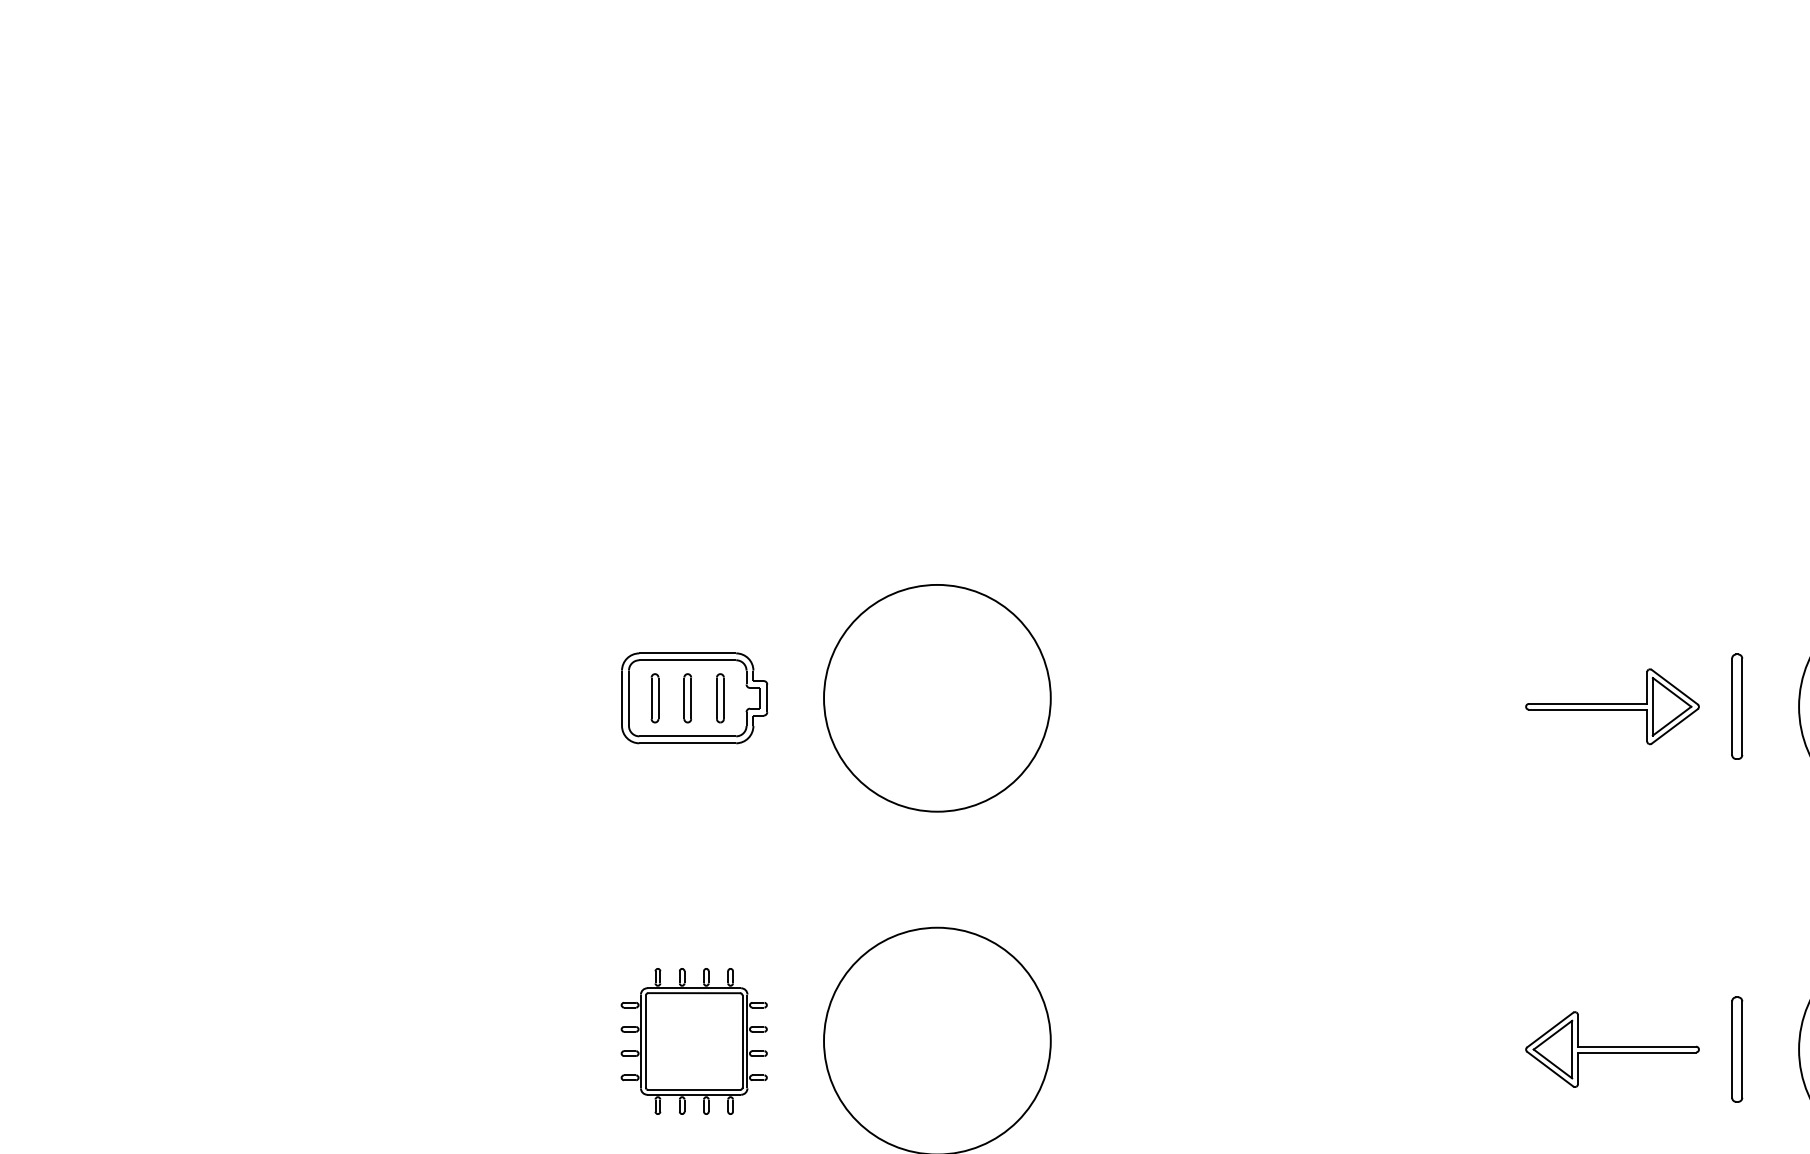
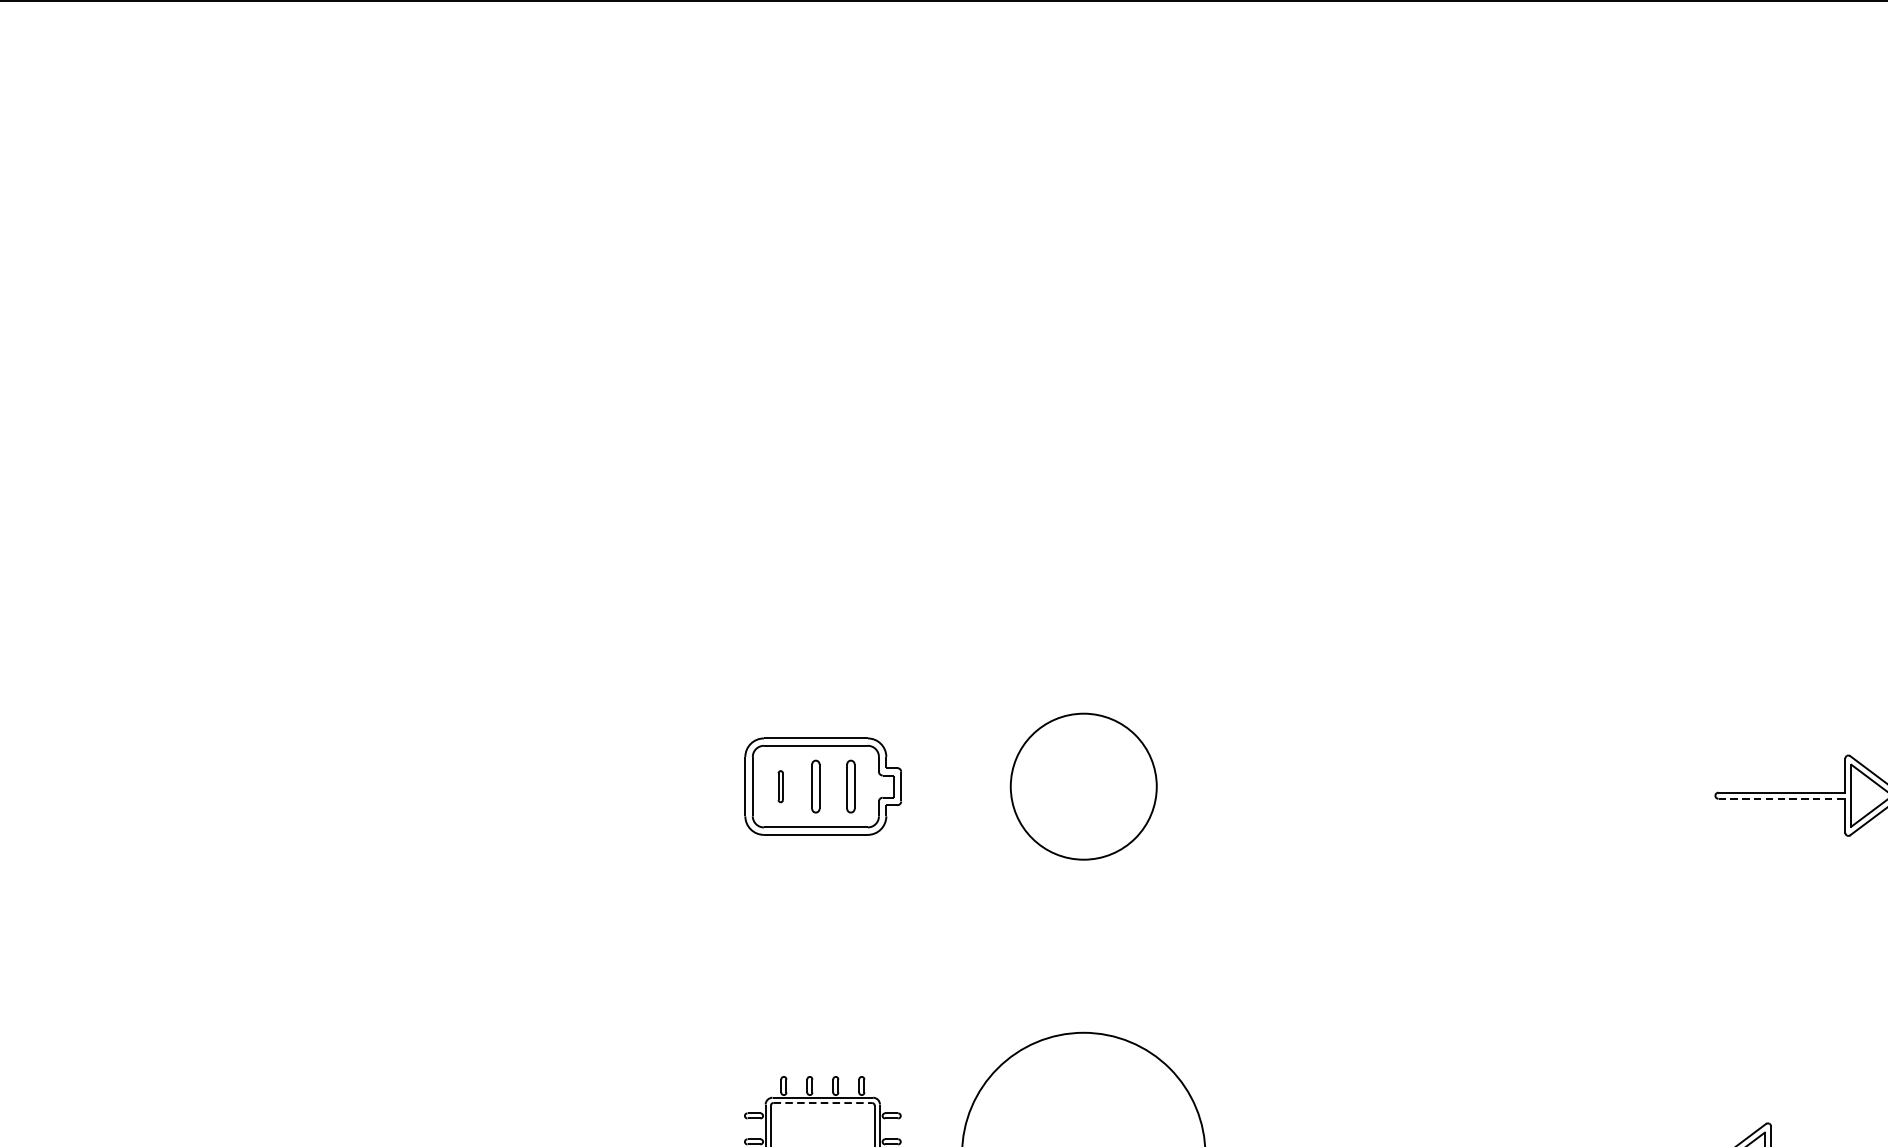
part: (654, 698) -> (780, 786), size x0.6
part: (937, 698) -> (1083, 786), size x0.6
line: (1588, 709) -> (1782, 798), solid -> dashed
line: (694, 993) -> (823, 1103), solid -> dashed

